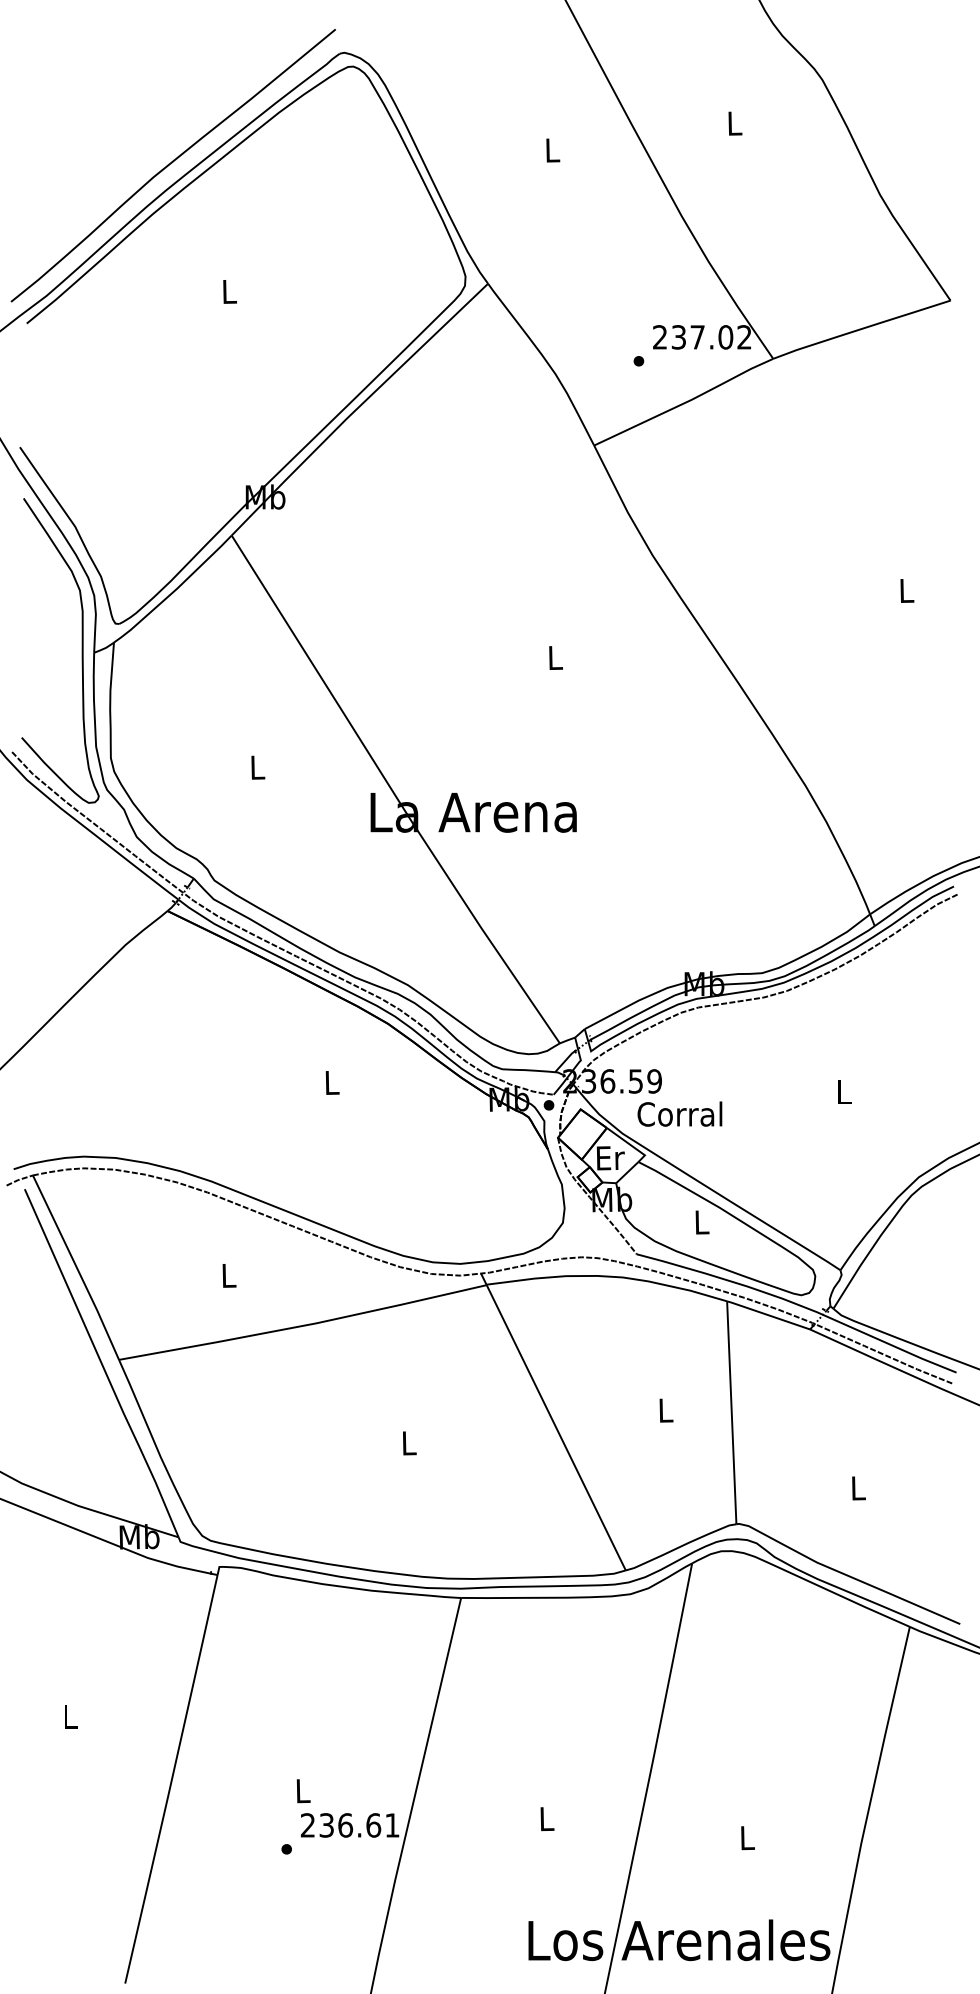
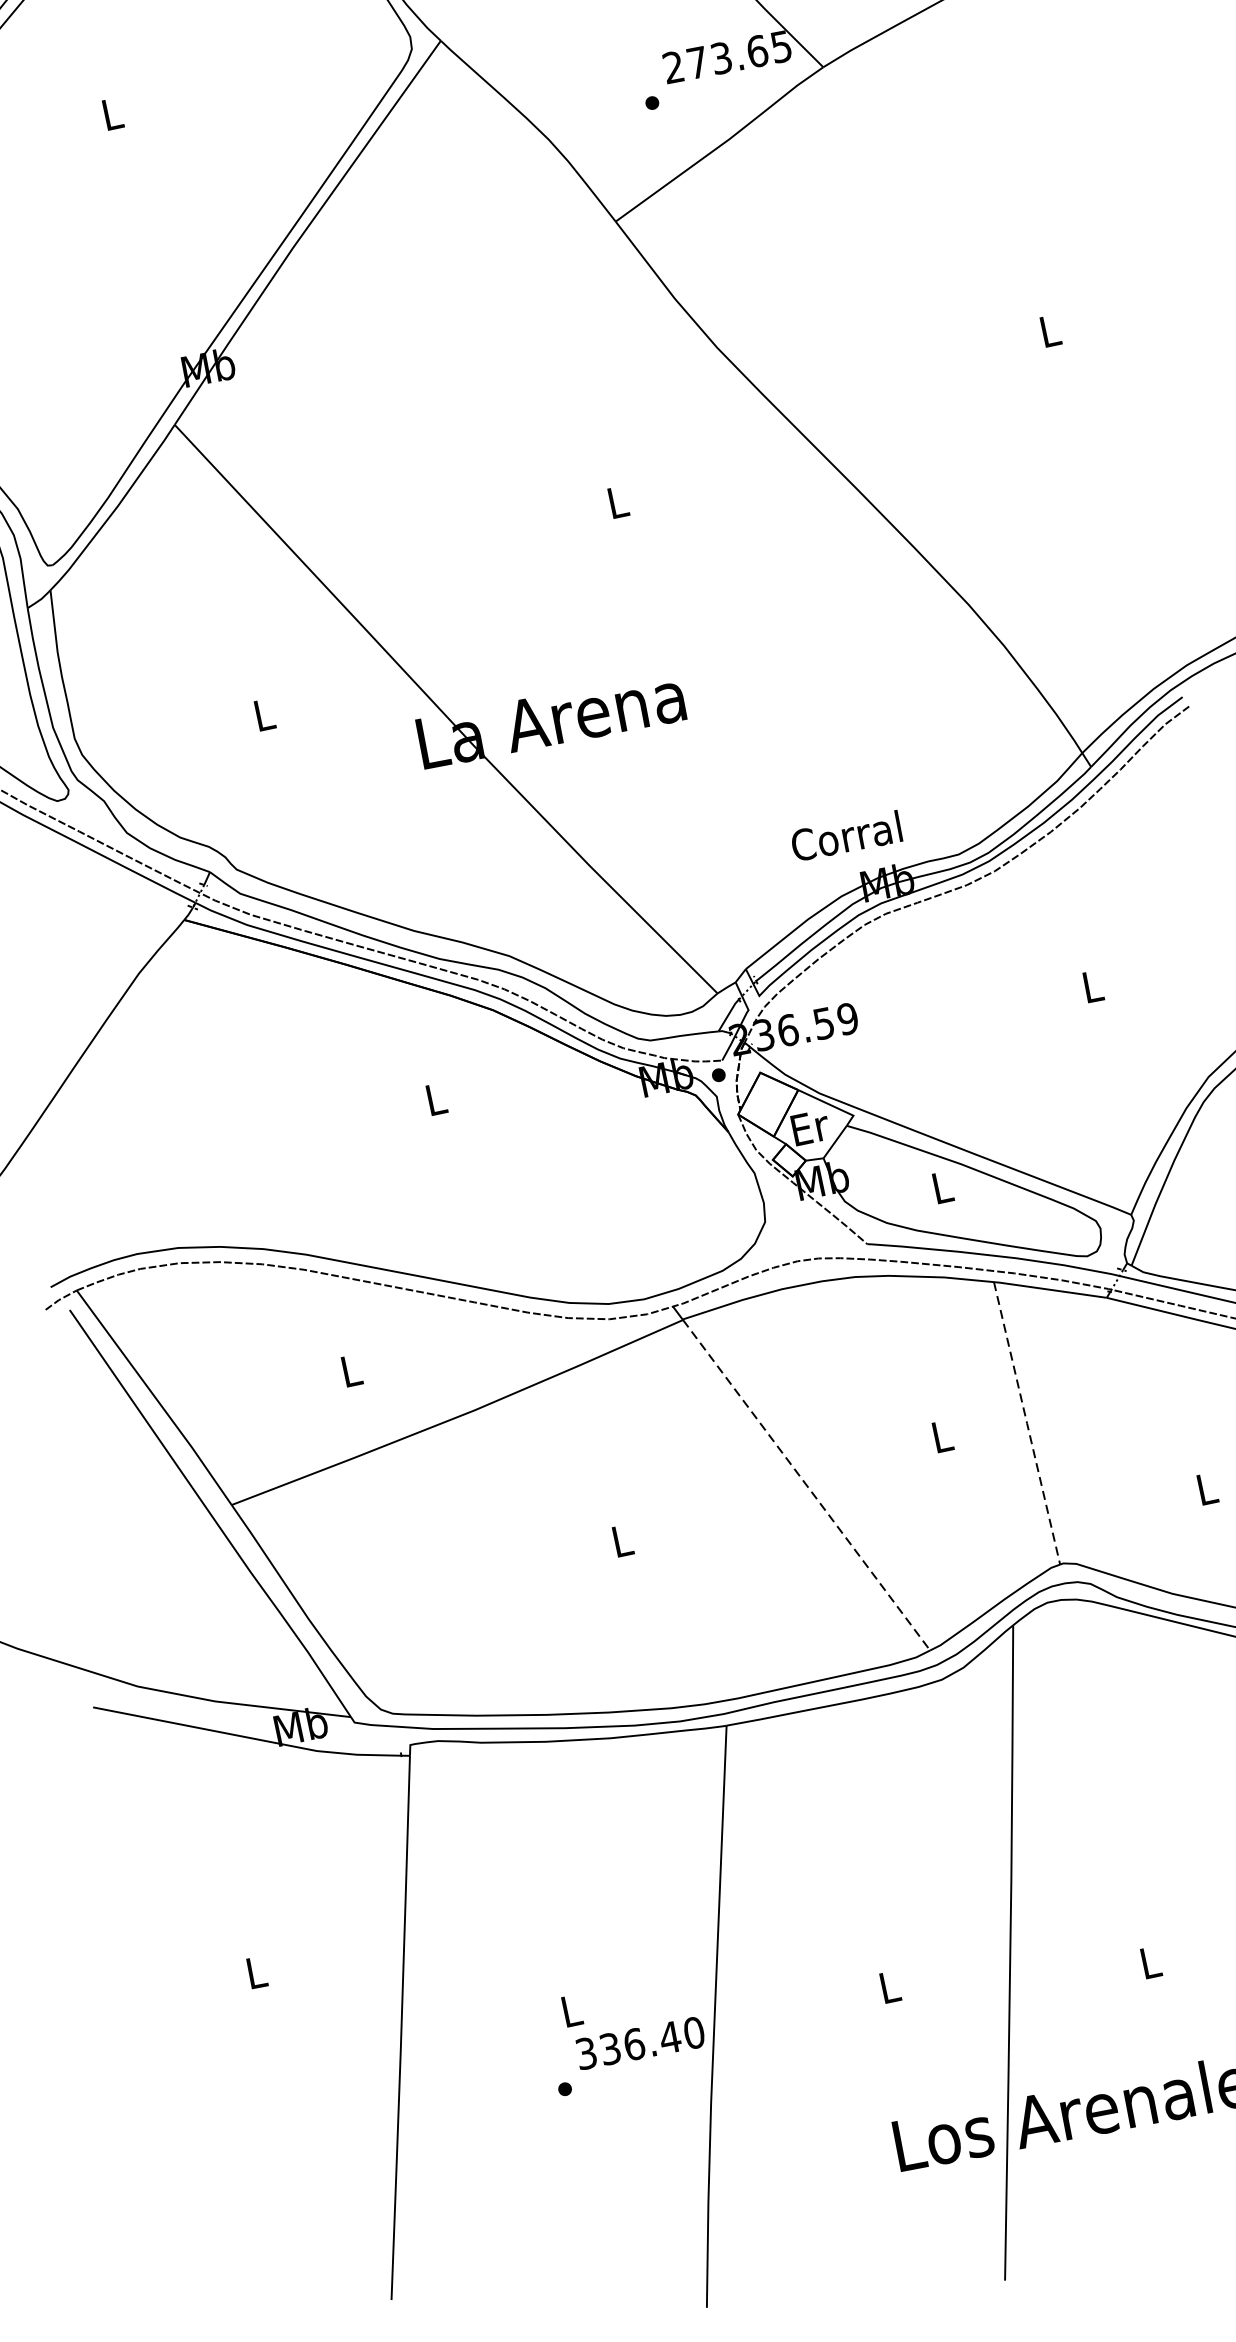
text: (711, 337) -> (739, 55), 237.02 -> 273.65
text: (679, 1113) -> (845, 835), moved
line: (731, 1412) -> (1026, 1423), solid -> dashed
line: (556, 1427) -> (806, 1484), solid -> dashed
text: (350, 1825) -> (640, 2043), 236.61 -> 336.40

